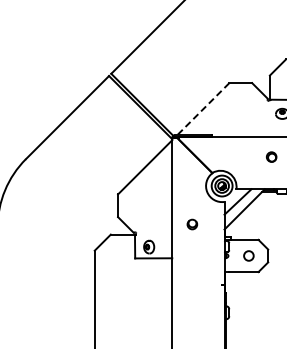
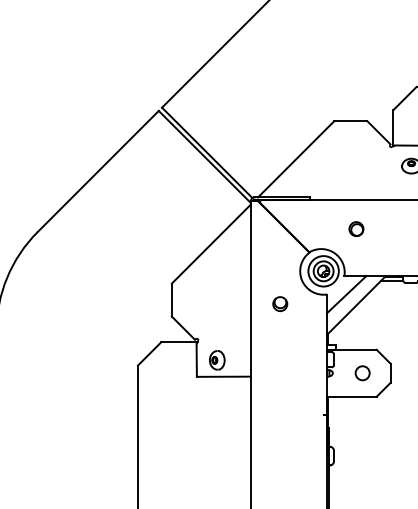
line: (203, 109) -> (296, 159), dashed -> solid
part: (271, 156) -> (356, 228), moved
part: (192, 224) -> (280, 304), moved

